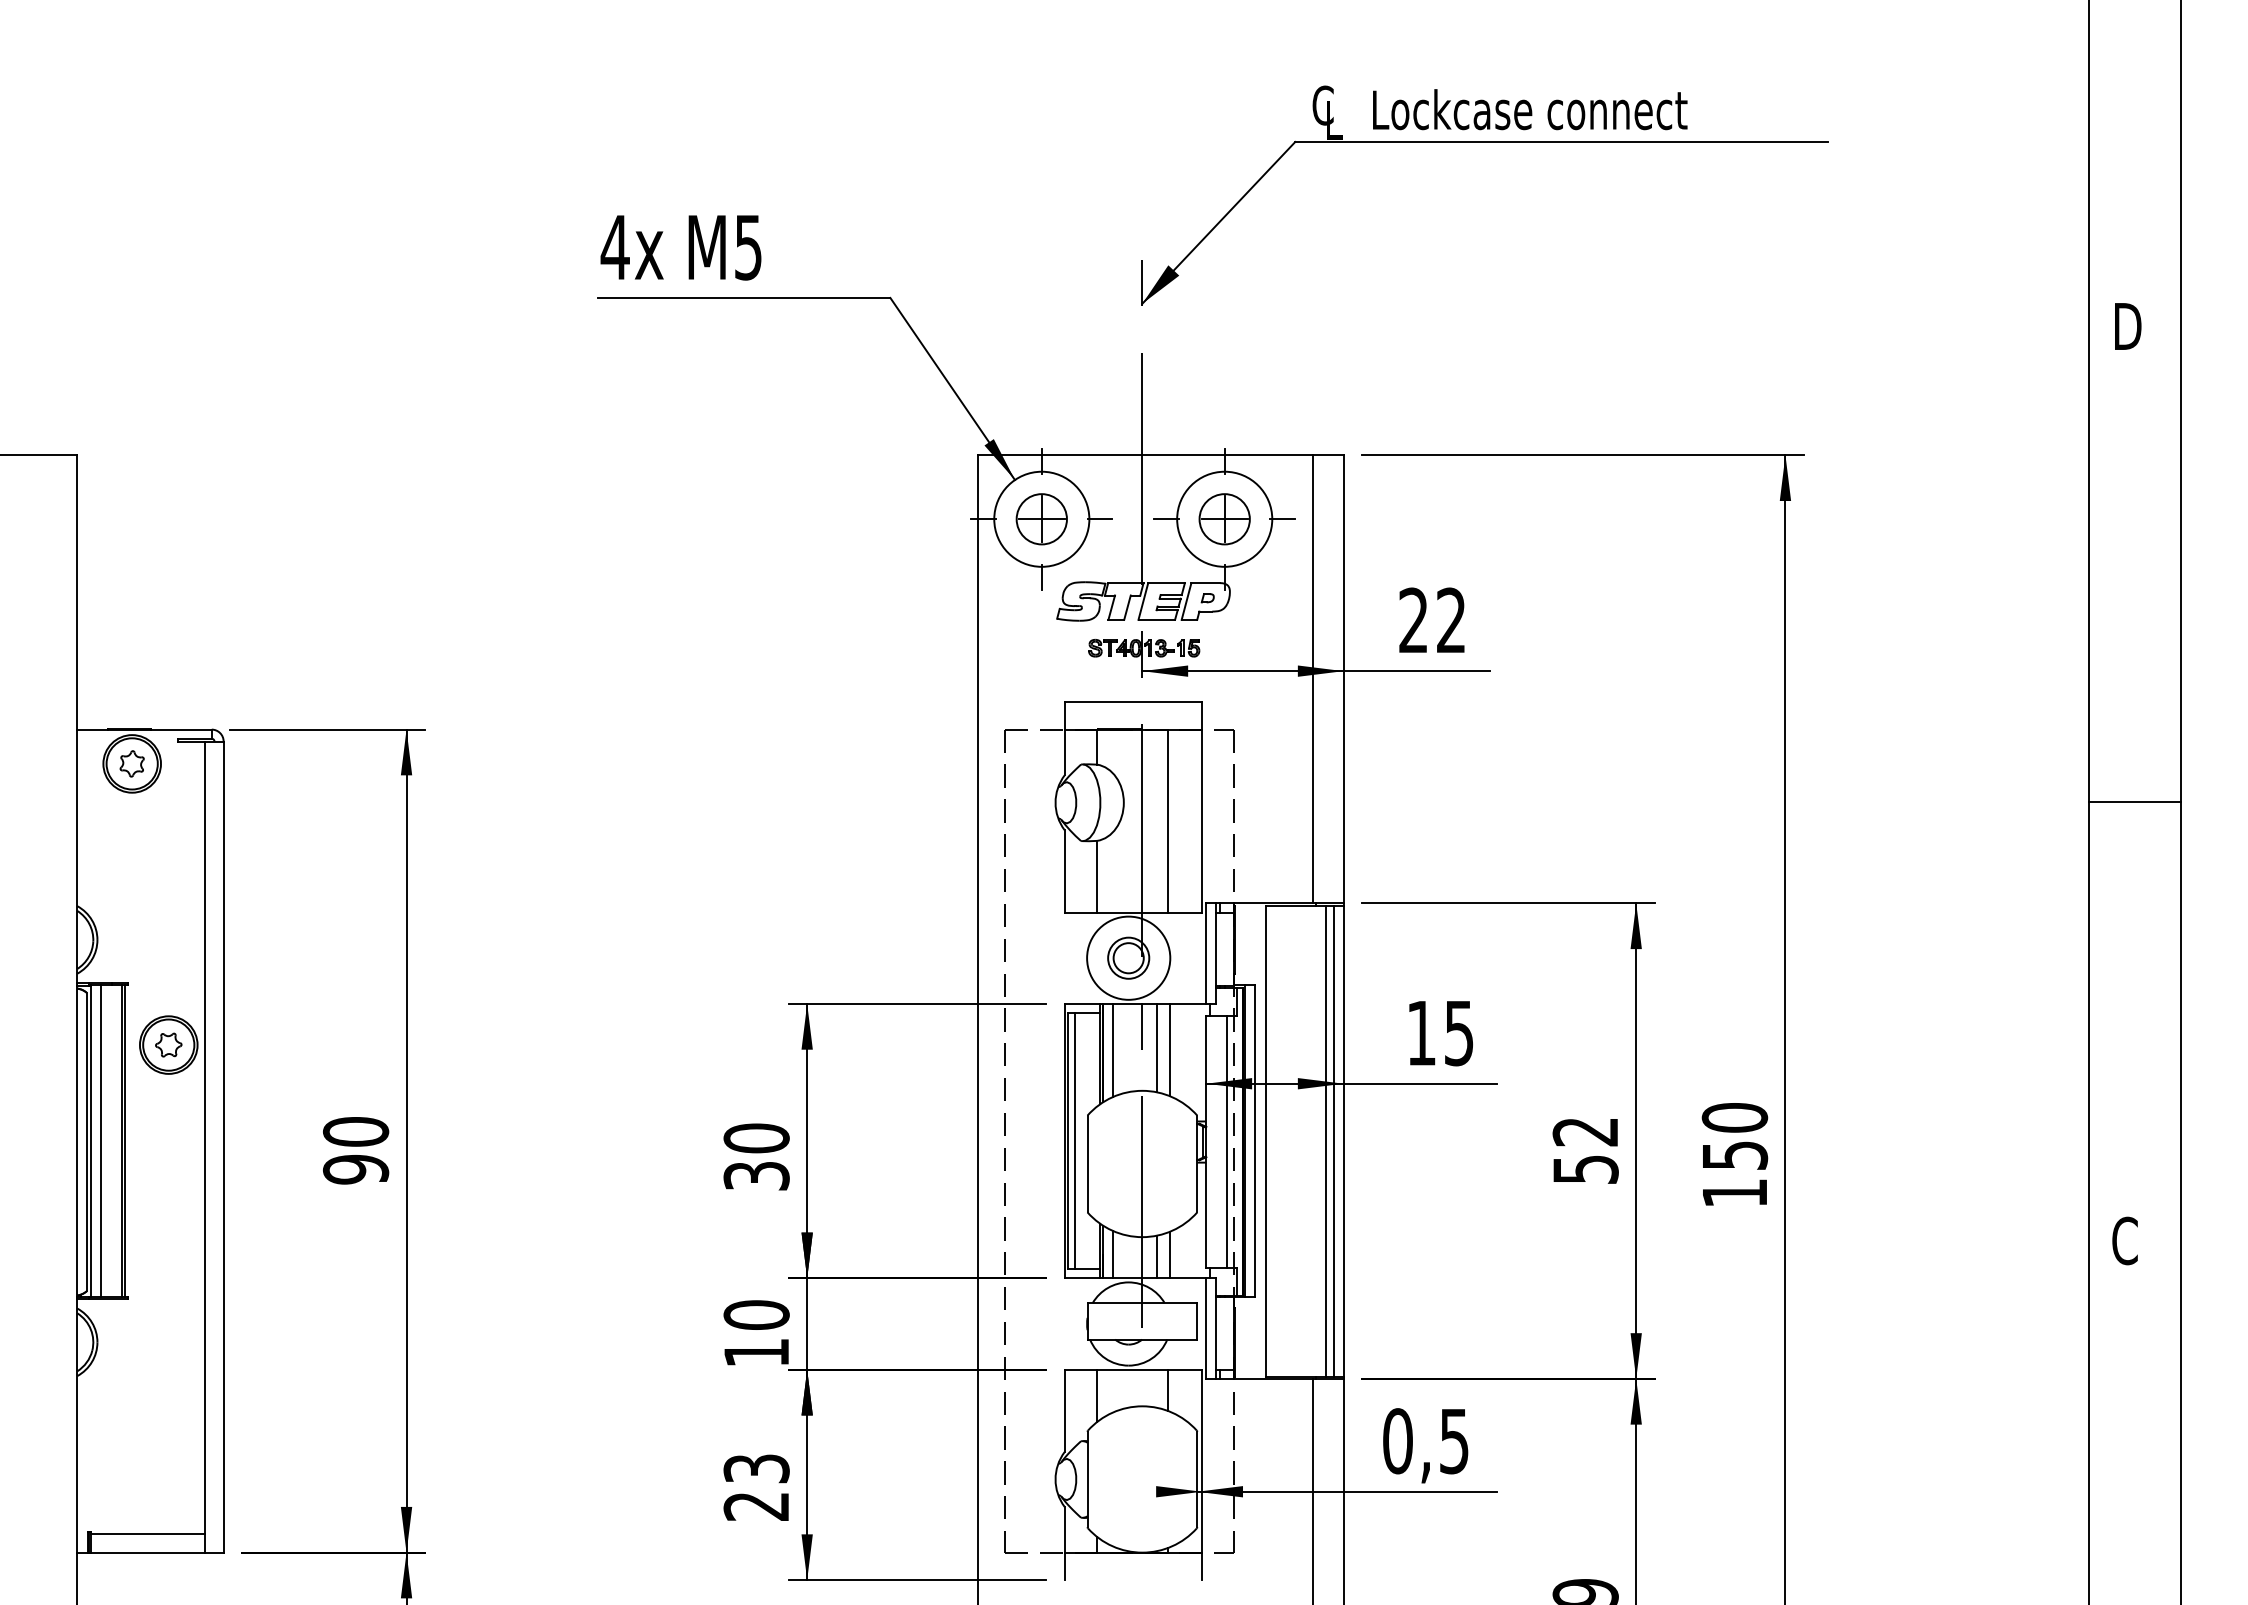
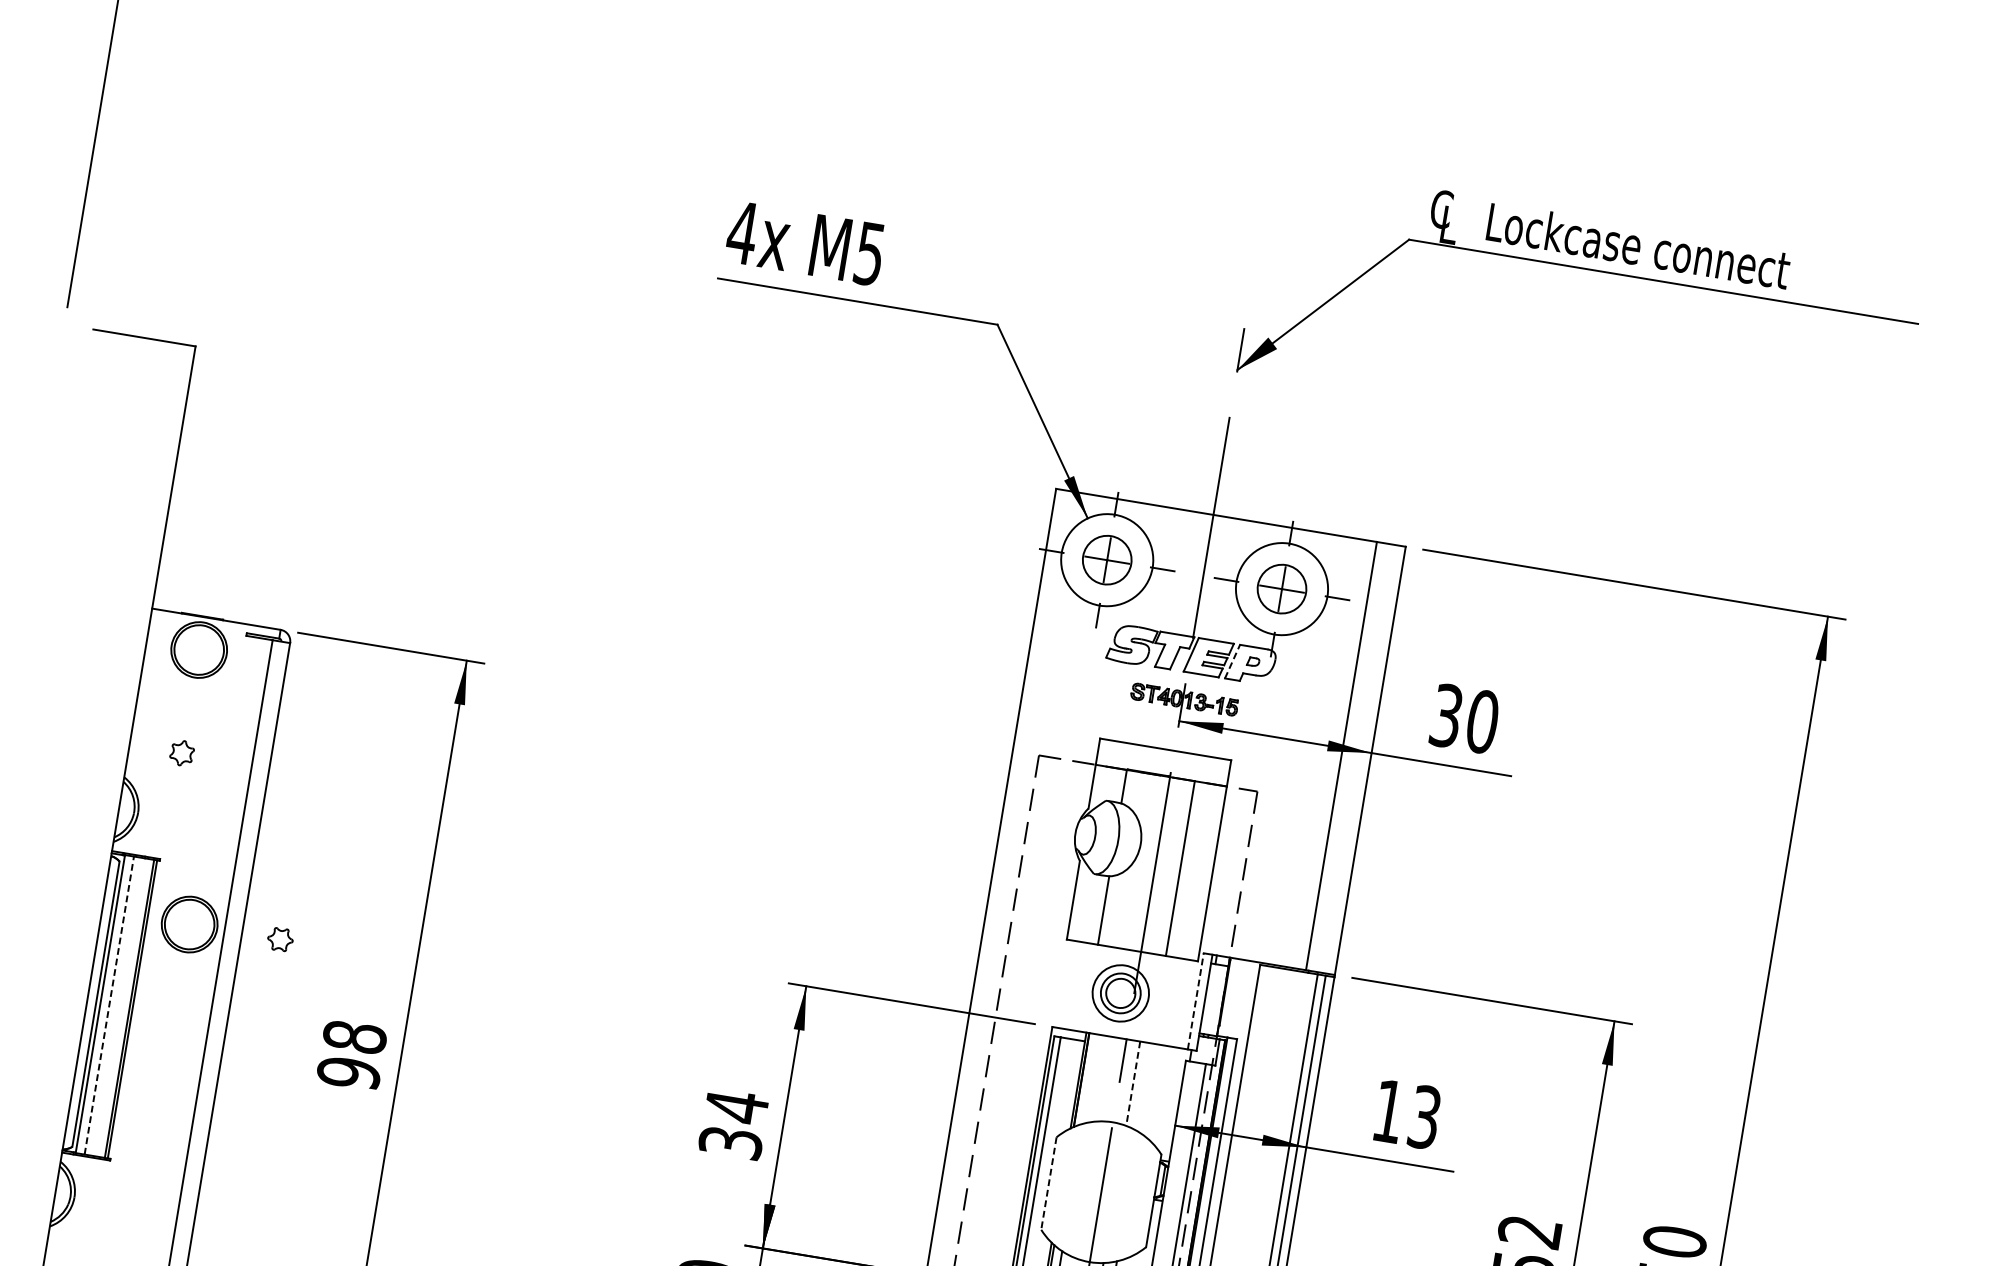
line: (1186, 601) -> (1232, 661), solid -> dashed
text: (1432, 620) -> (1464, 718), 22 -> 30
part: (131, 763) -> (181, 752), moved
line: (1206, 953) -> (1195, 1001), solid -> dashed
circle: (1128, 957) -> (1120, 992), size x0.7
text: (1459, 1032) -> (1425, 1116), 15 -> 13
part: (168, 1044) -> (280, 938), moved
line: (1156, 1048) -> (1133, 1084), solid -> dashed
line: (1169, 1049) -> (1145, 1087), removed
line: (1112, 1050) -> (1090, 1079), removed
text: (355, 1131) -> (354, 1036), 90 -> 98
text: (756, 1138) -> (736, 1106), 30 -> 34
line: (100, 1141) -> (109, 1005), solid -> dashed
line: (1087, 1164) -> (1048, 1184), solid -> dashed

